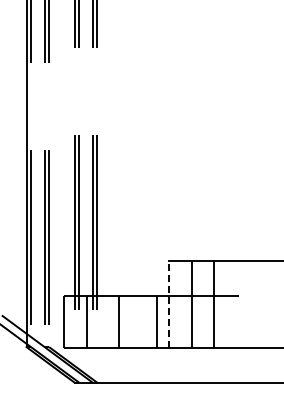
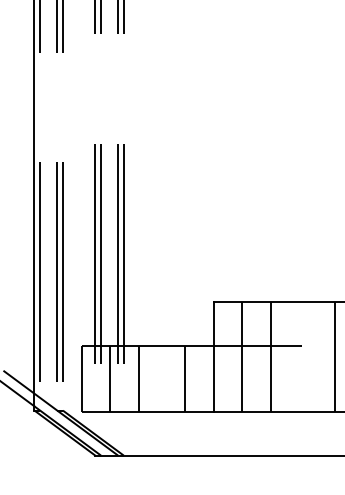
line: (264, 303) -> (333, 355), added
line: (168, 304) -> (213, 356), dashed -> solid
line: (119, 321) -> (138, 378), moved
line: (157, 321) -> (185, 378), moved

